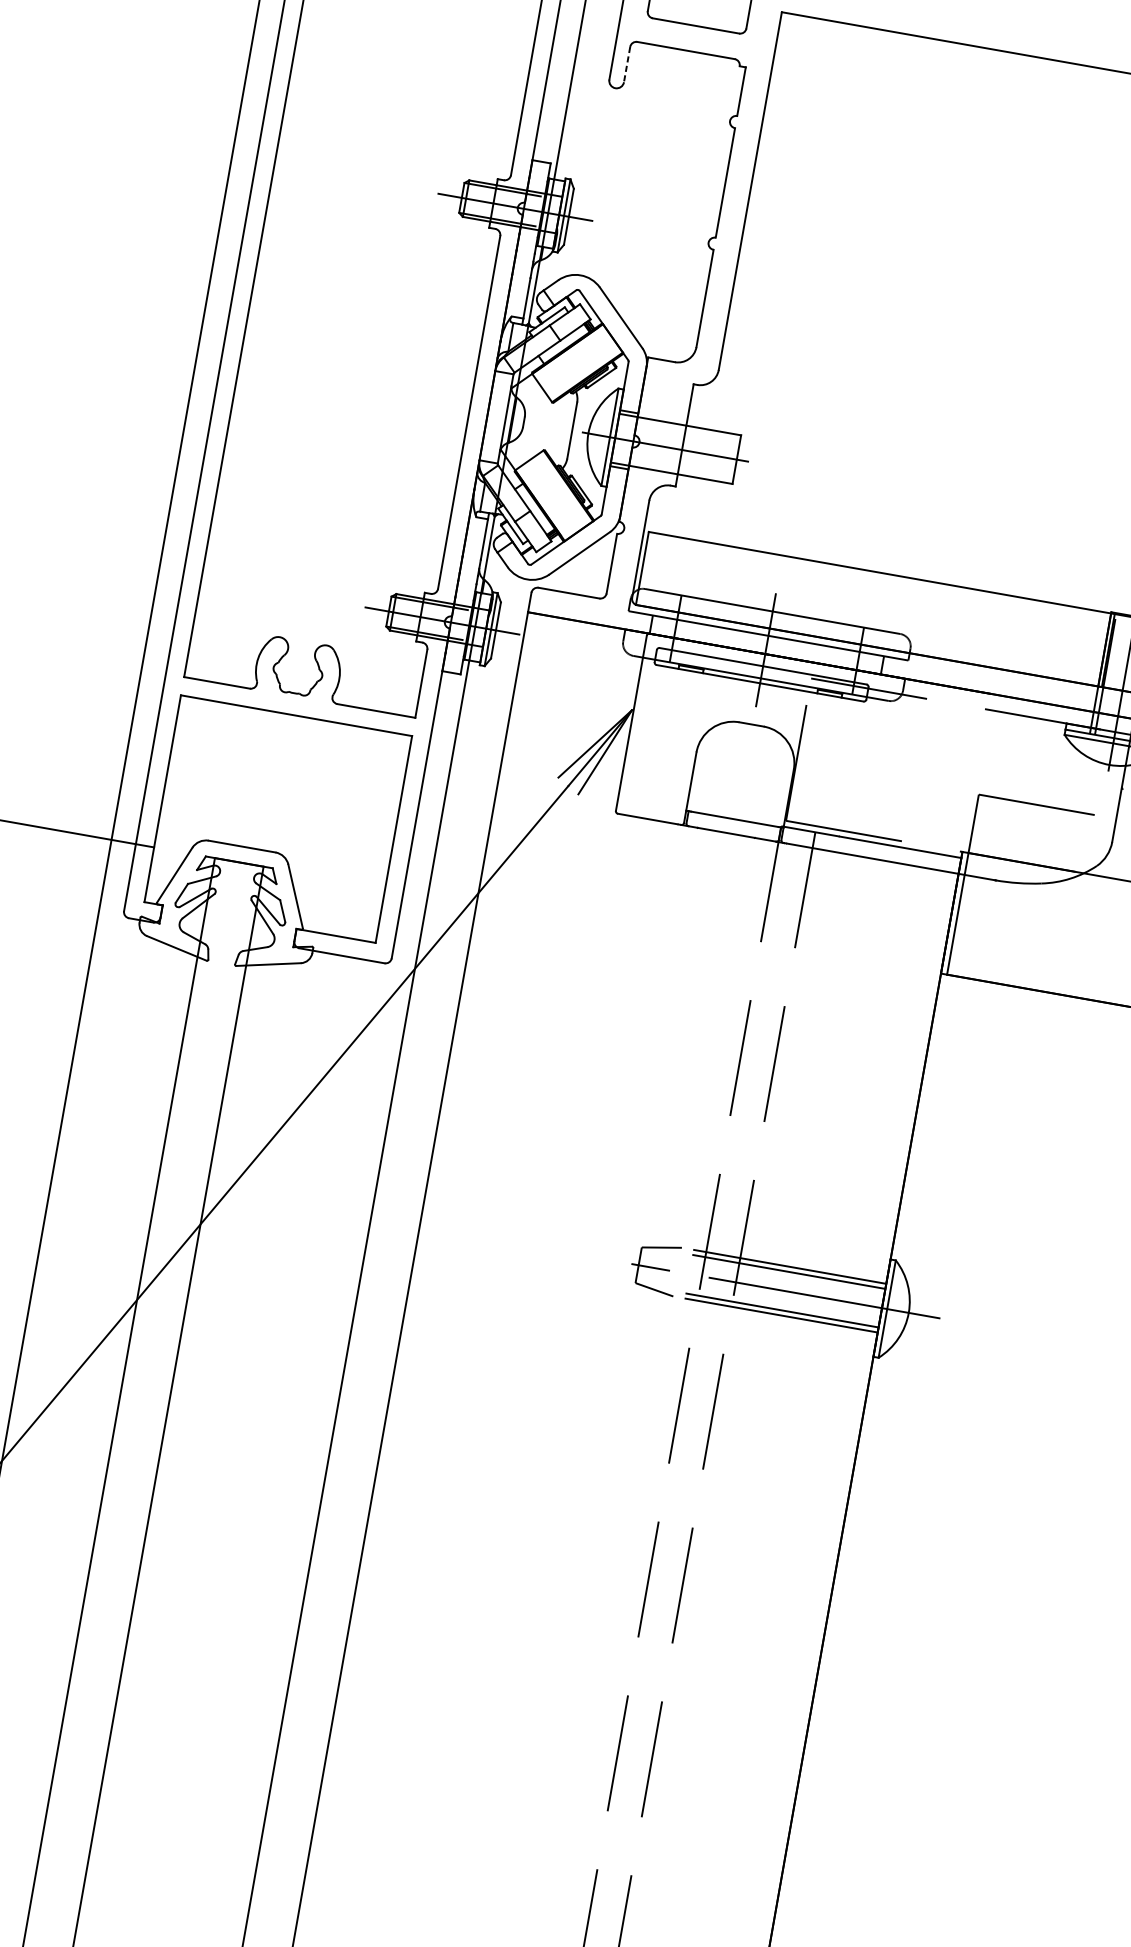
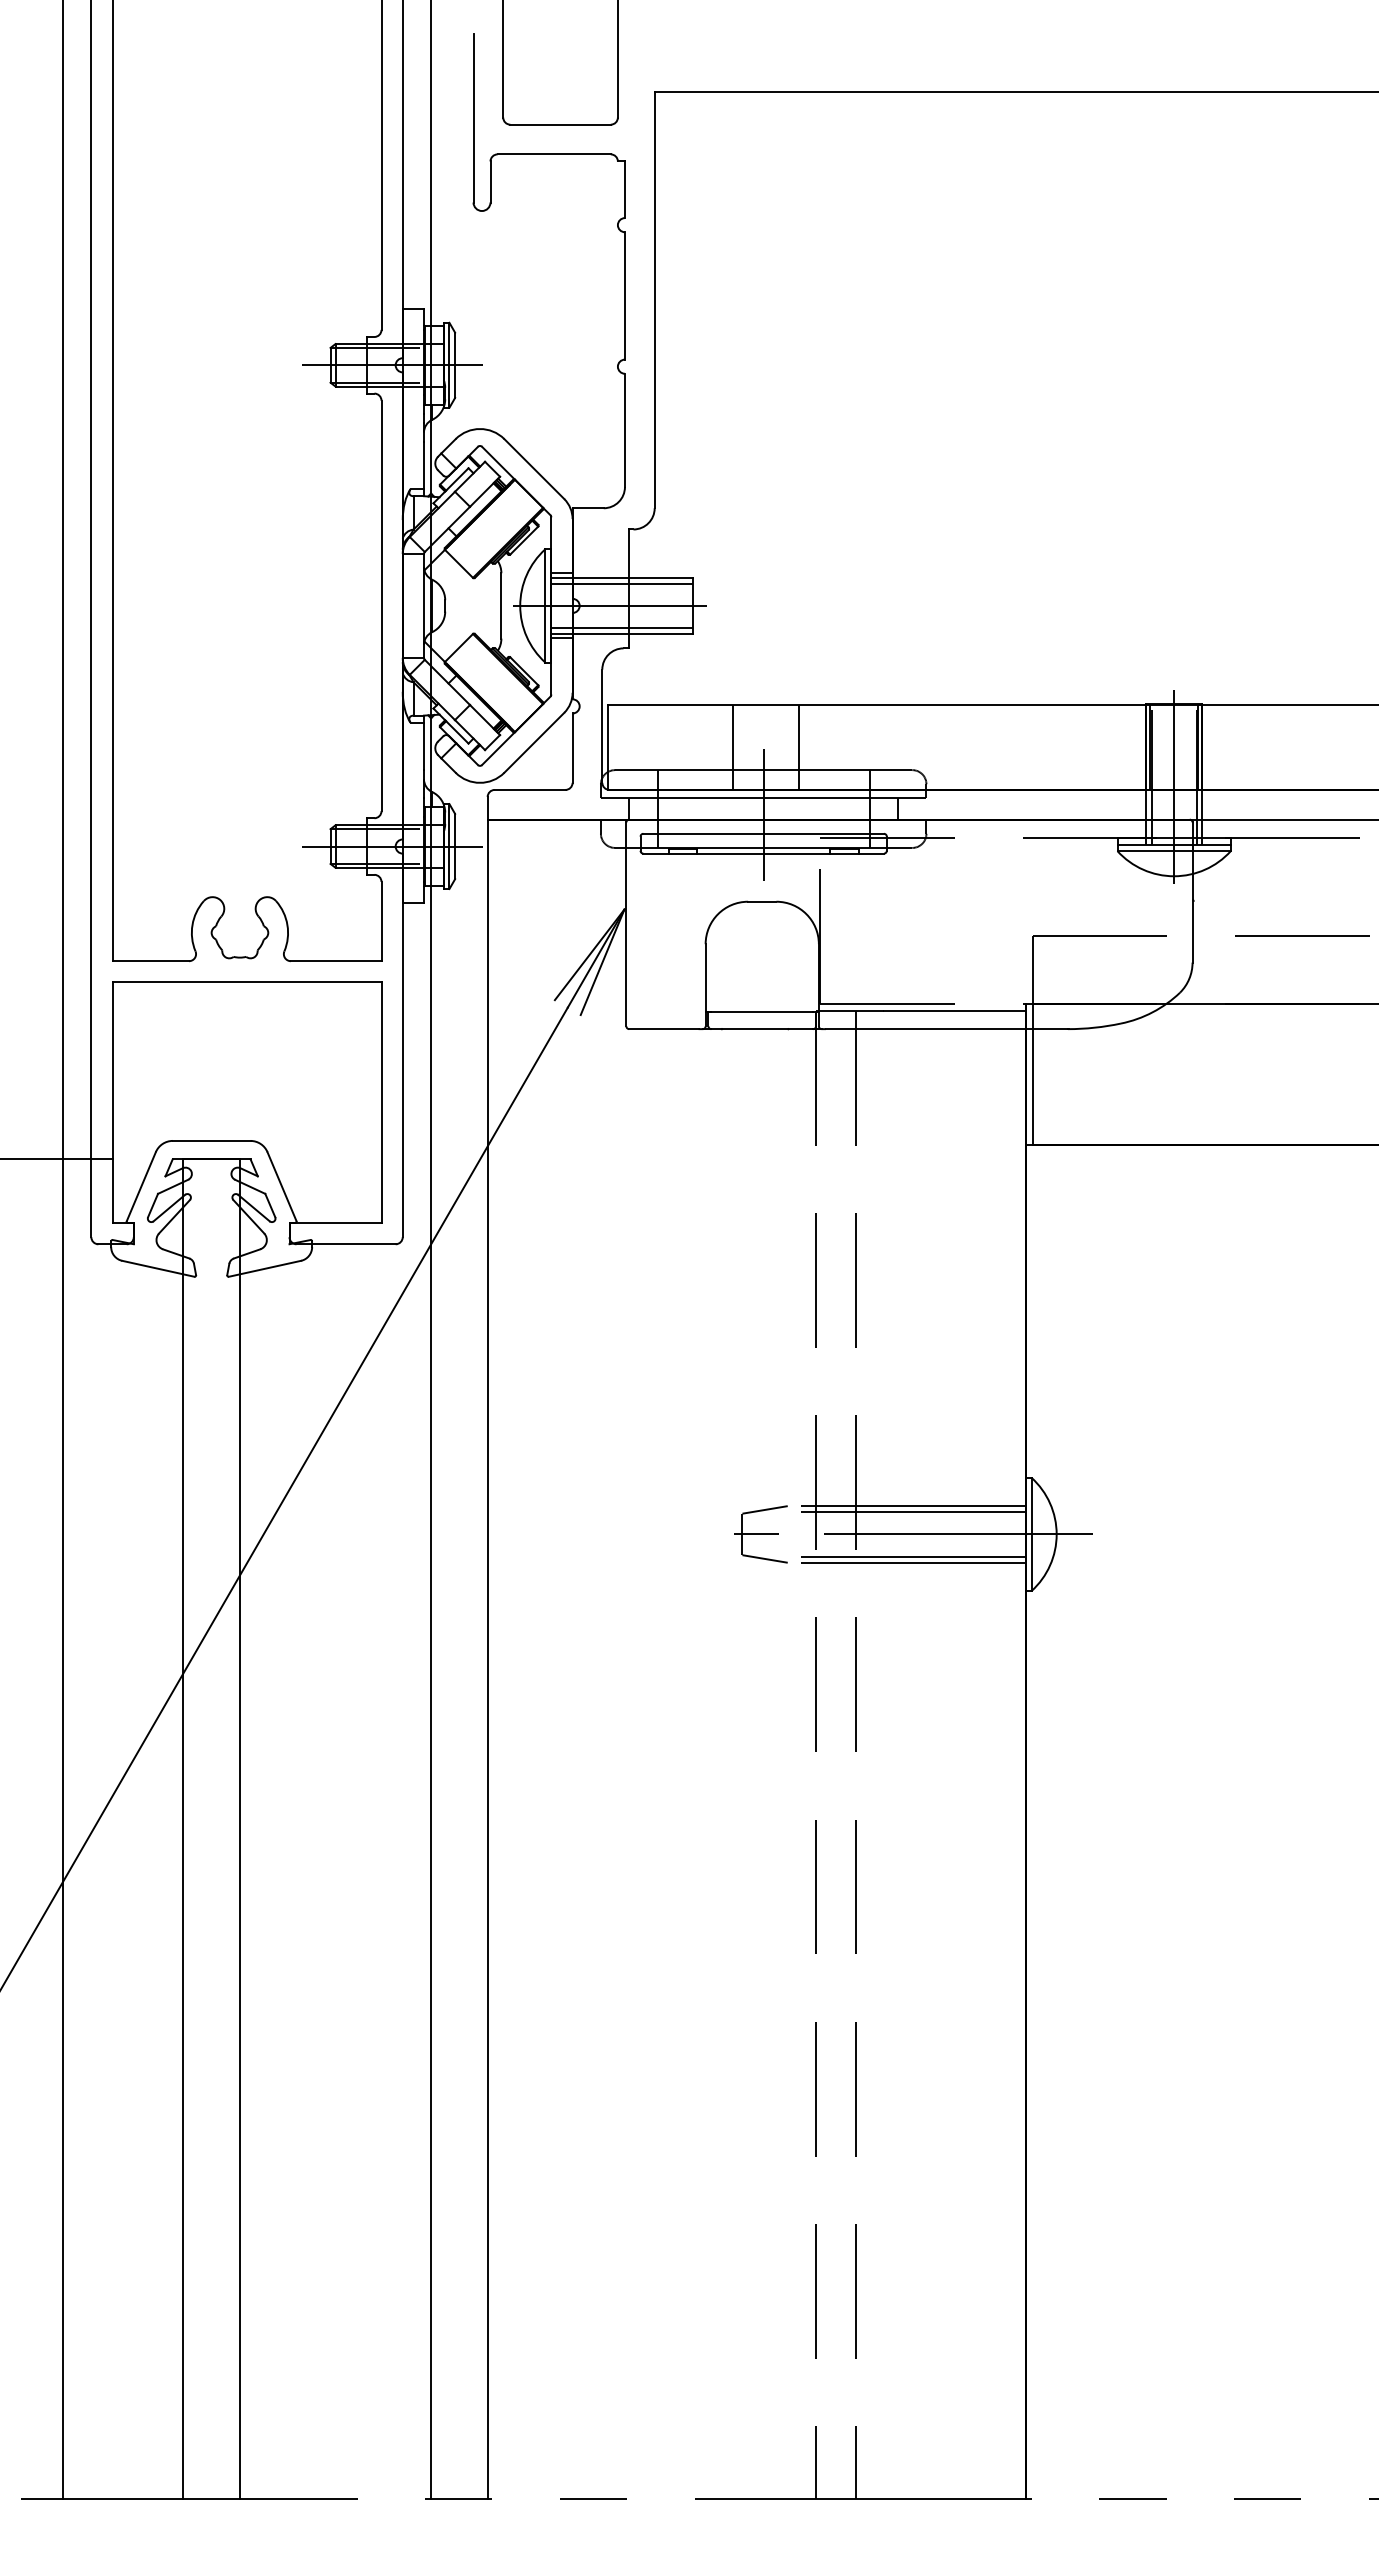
line: (627, 65) -> (490, 182), dashed -> solid
line: (678, 429) -> (621, 583), added
line: (672, 468) -> (621, 628), added
line: (750, 587) -> (733, 747), added
line: (807, 597) -> (799, 747), added

